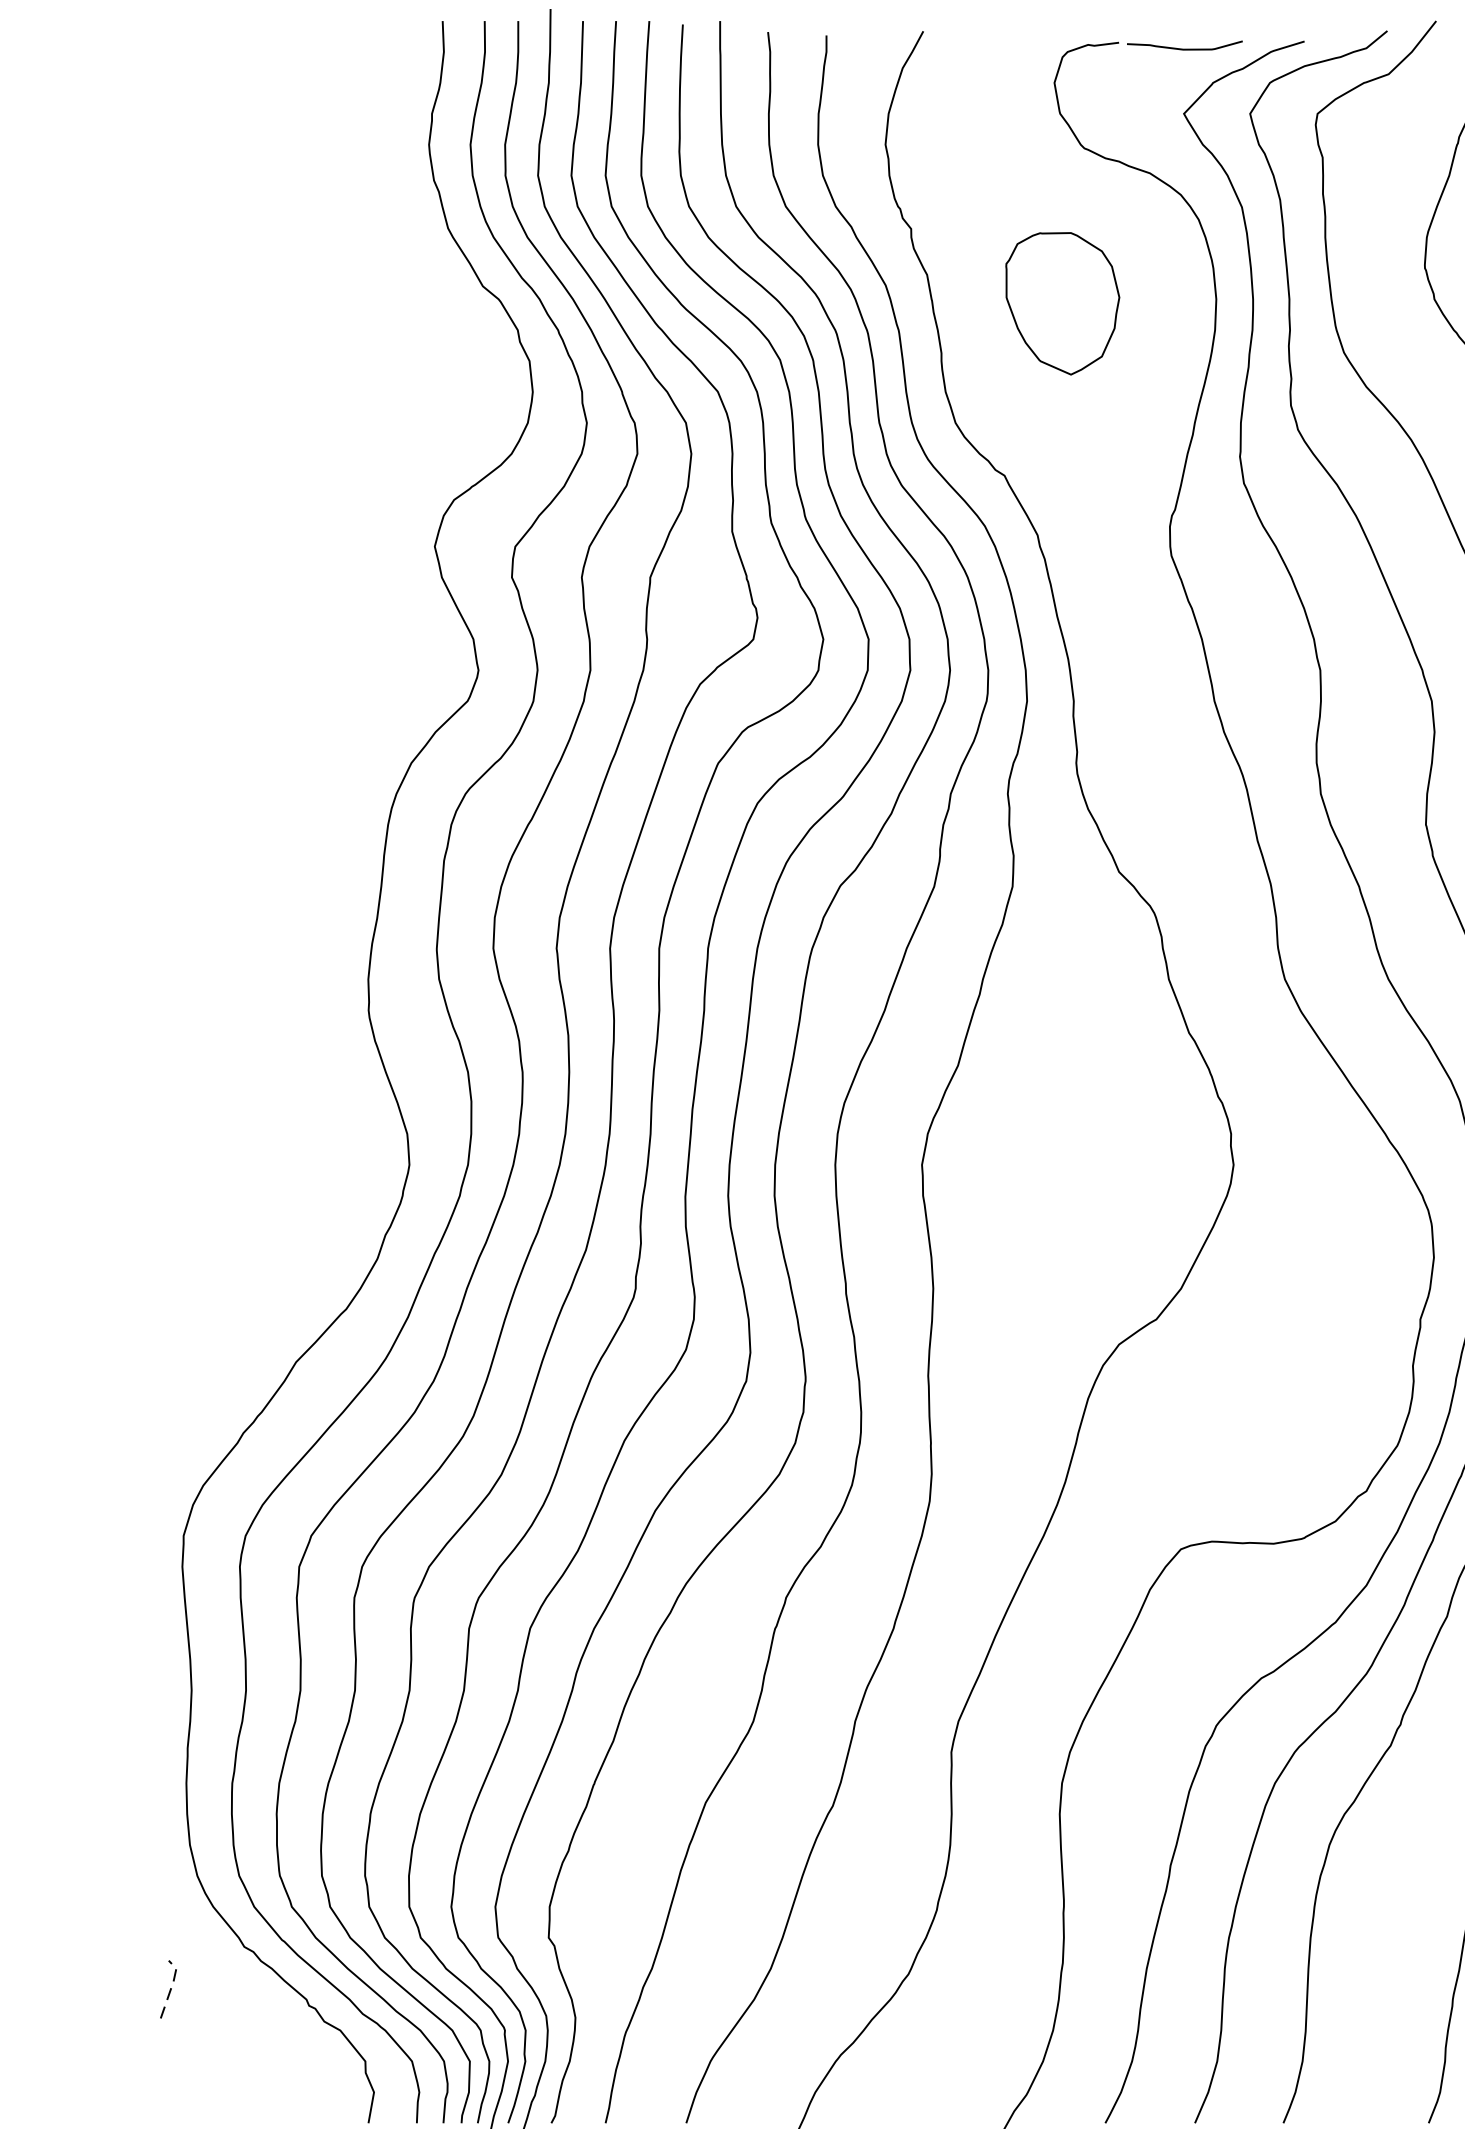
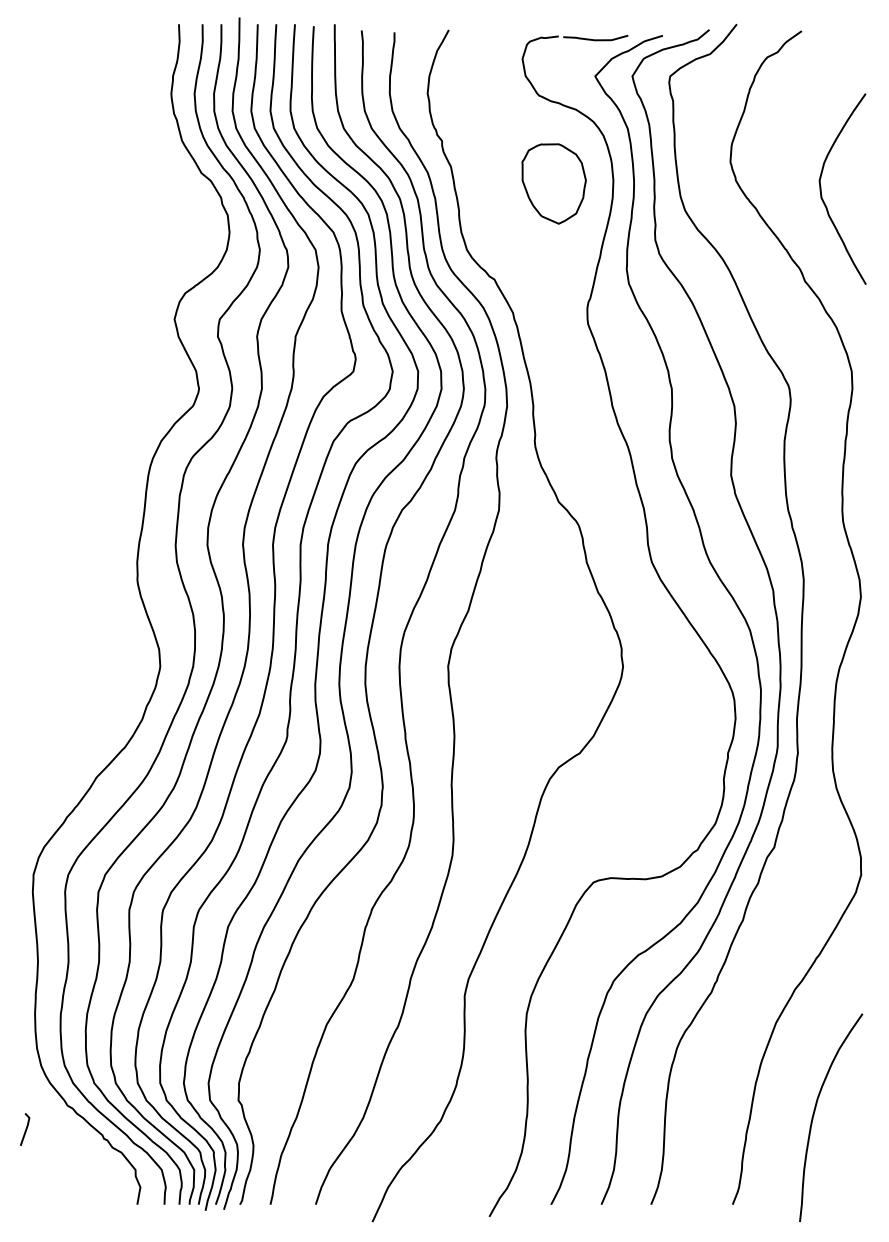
part: (1061, 302) -> (553, 183), moved
line: (172, 1985) -> (27, 1127), dashed -> solid

